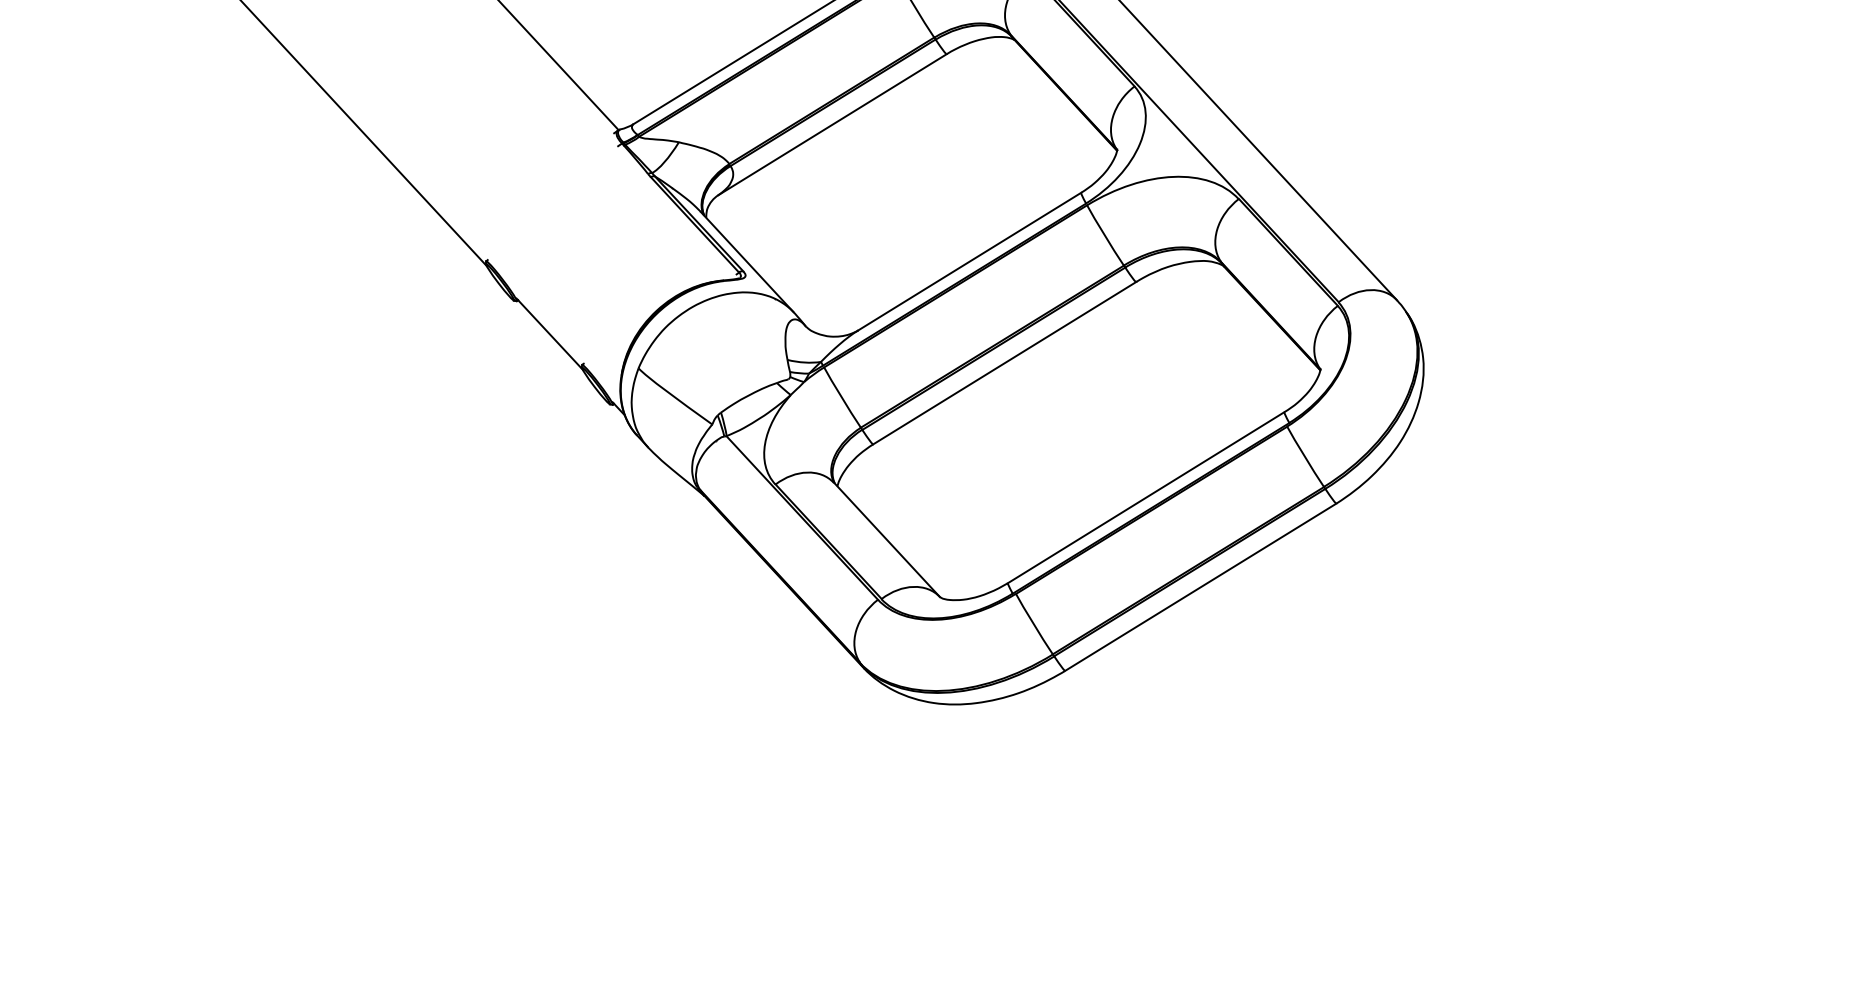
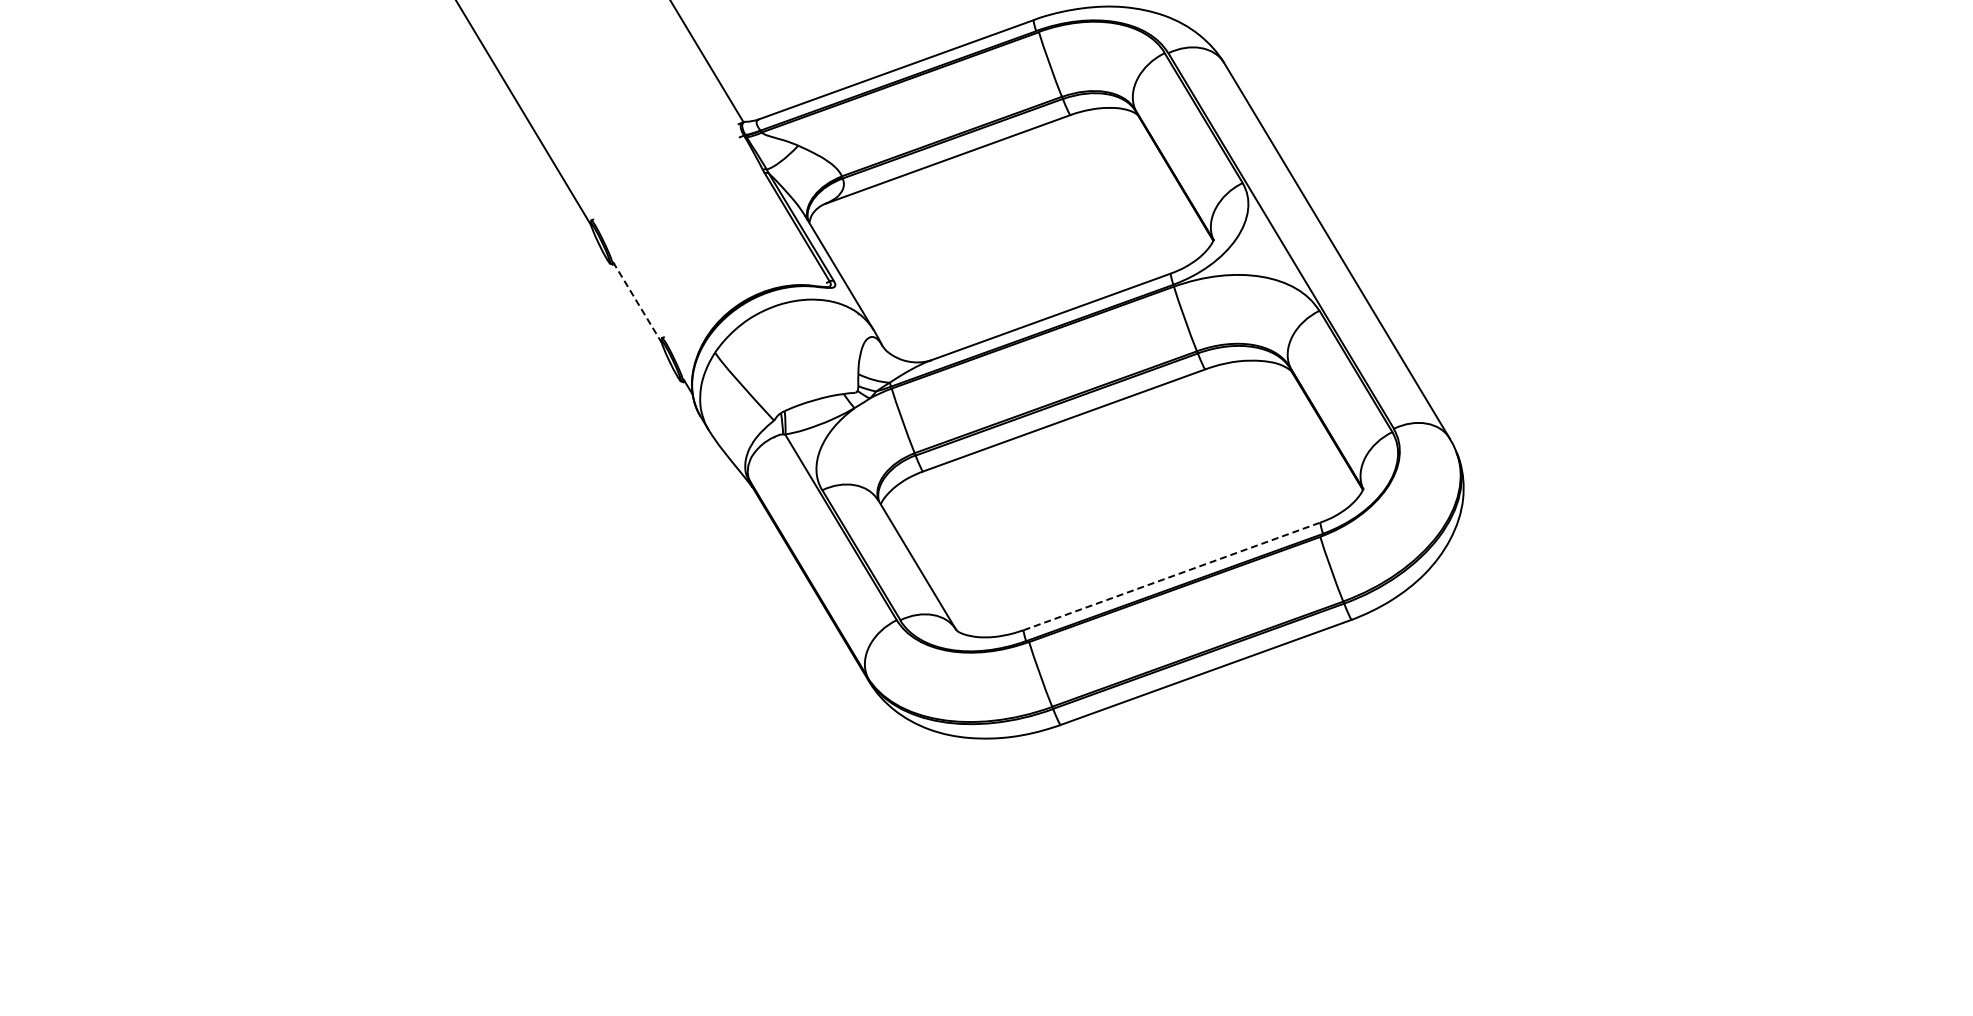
line: (549, 334) -> (637, 302), solid -> dashed
line: (1145, 497) -> (1171, 576), solid -> dashed

